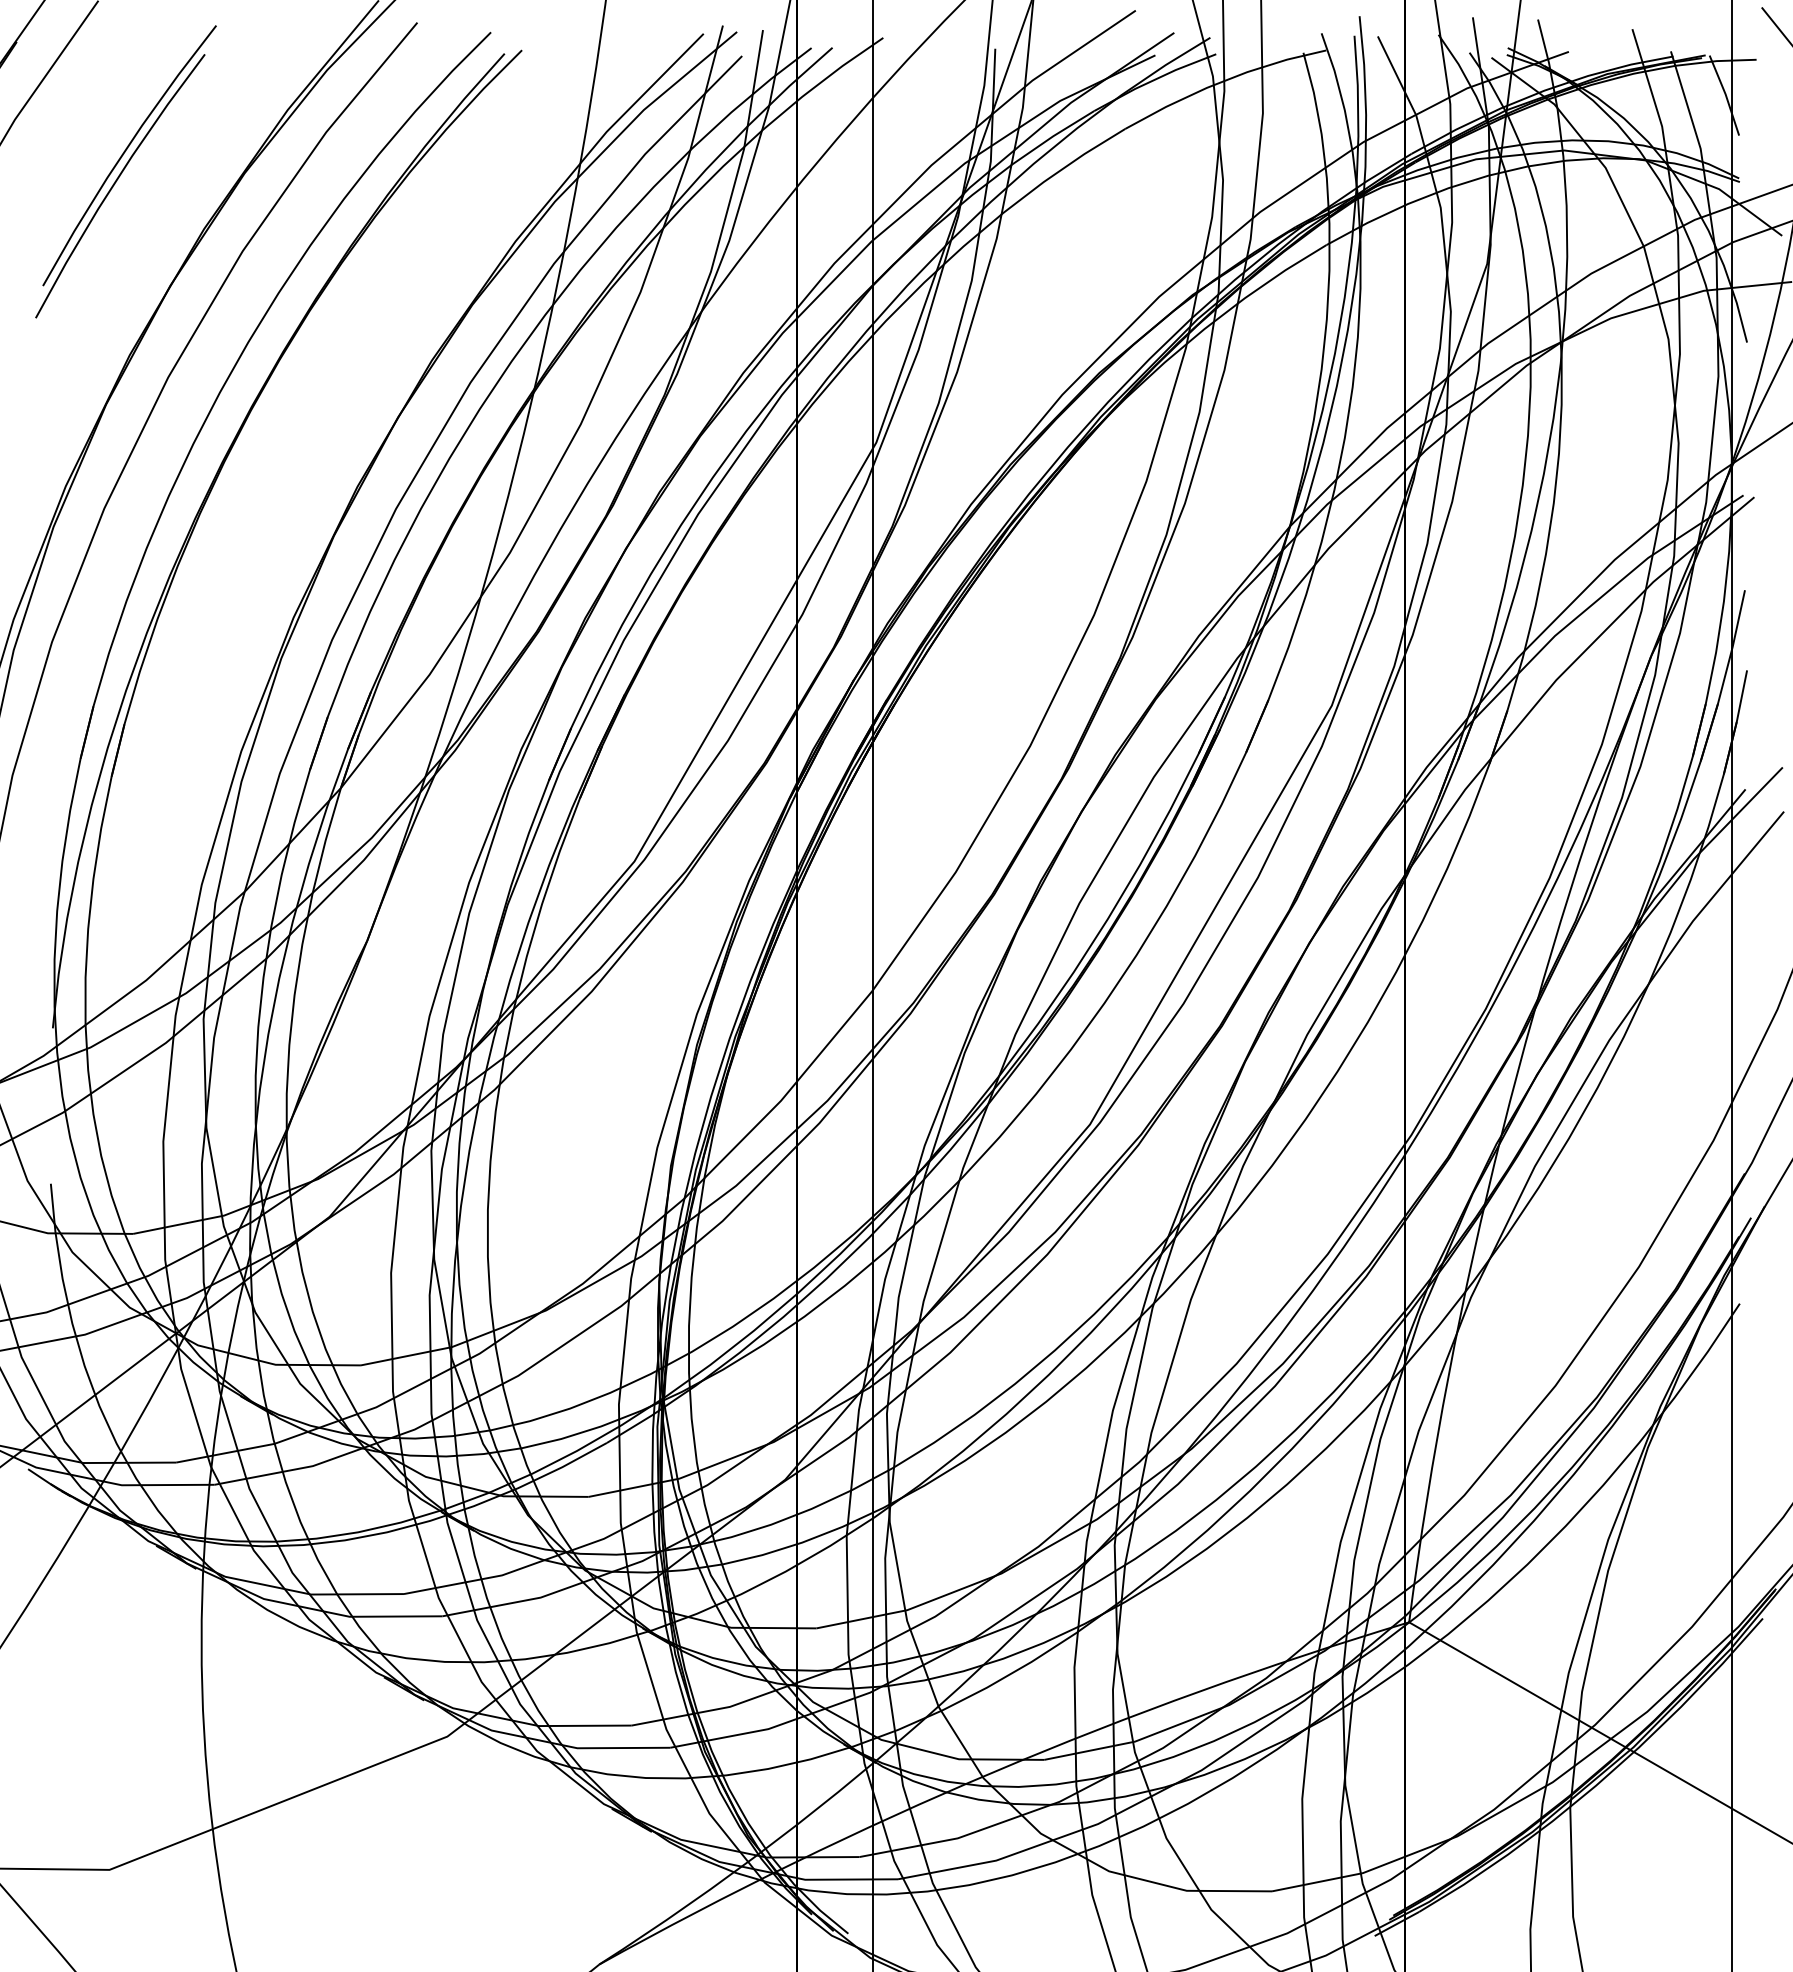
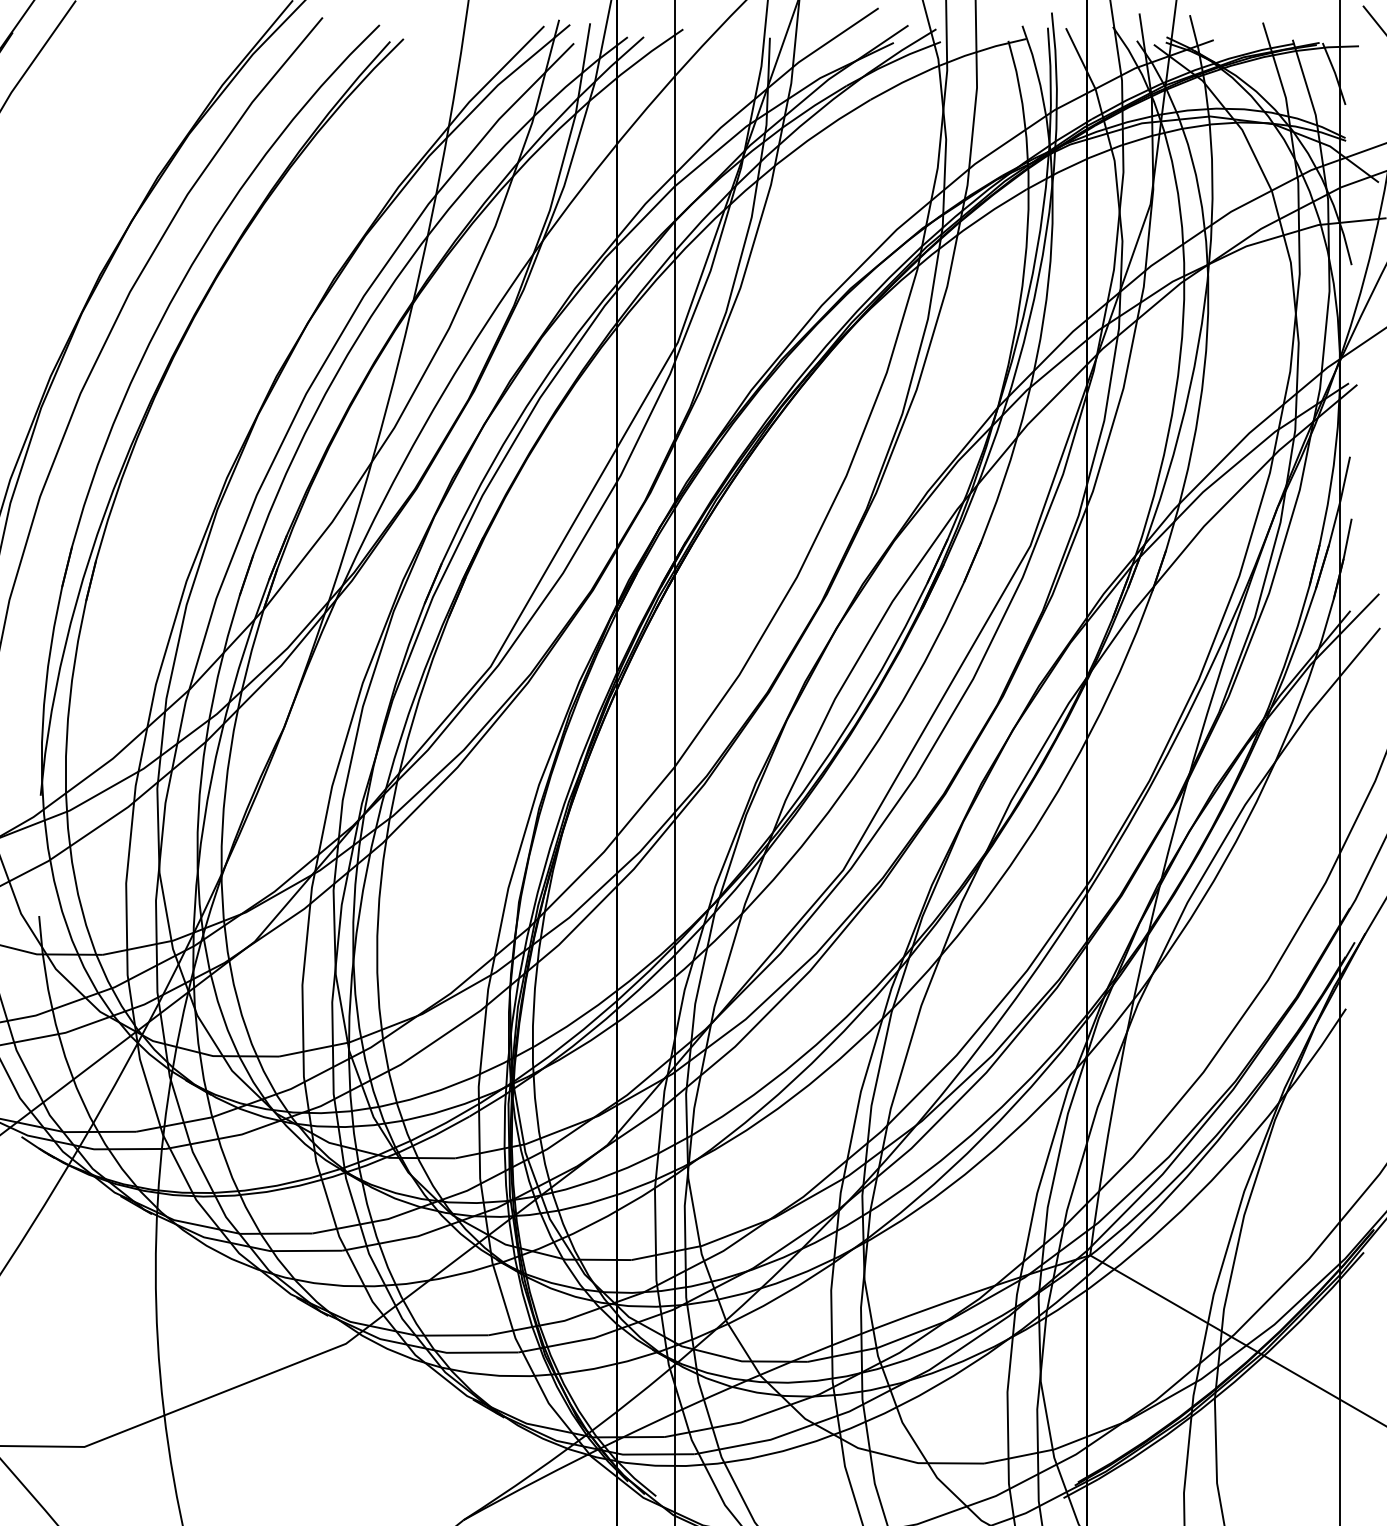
part: (125, 171) -> (96, 132), removed

